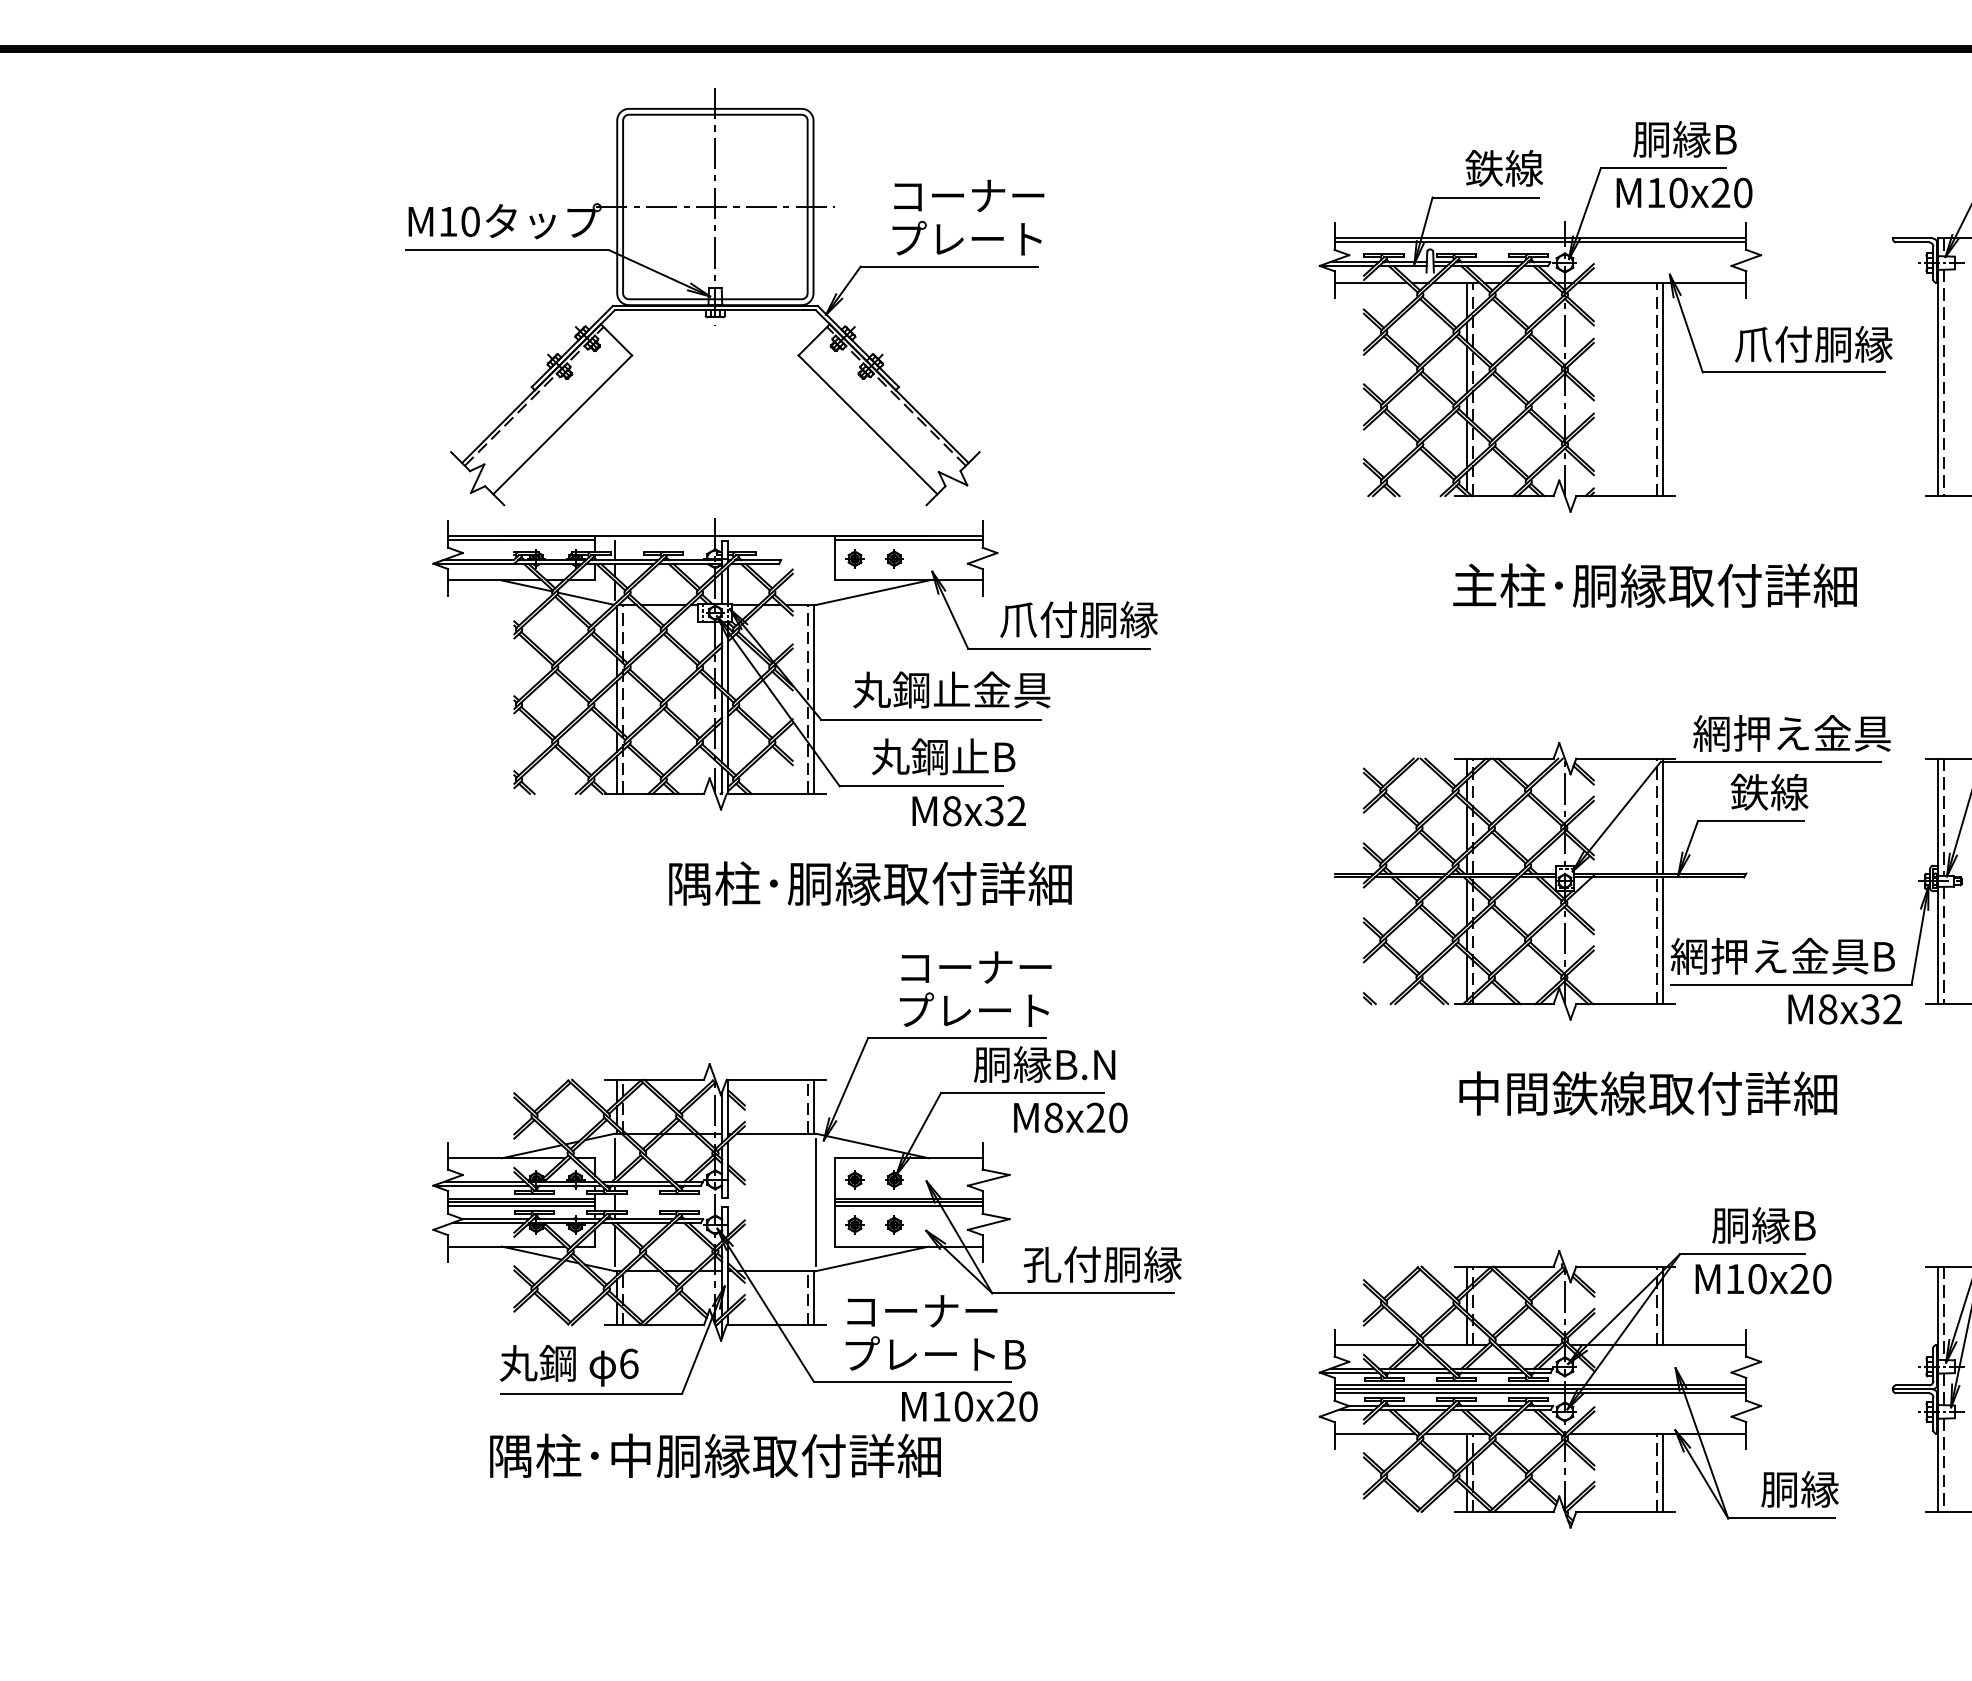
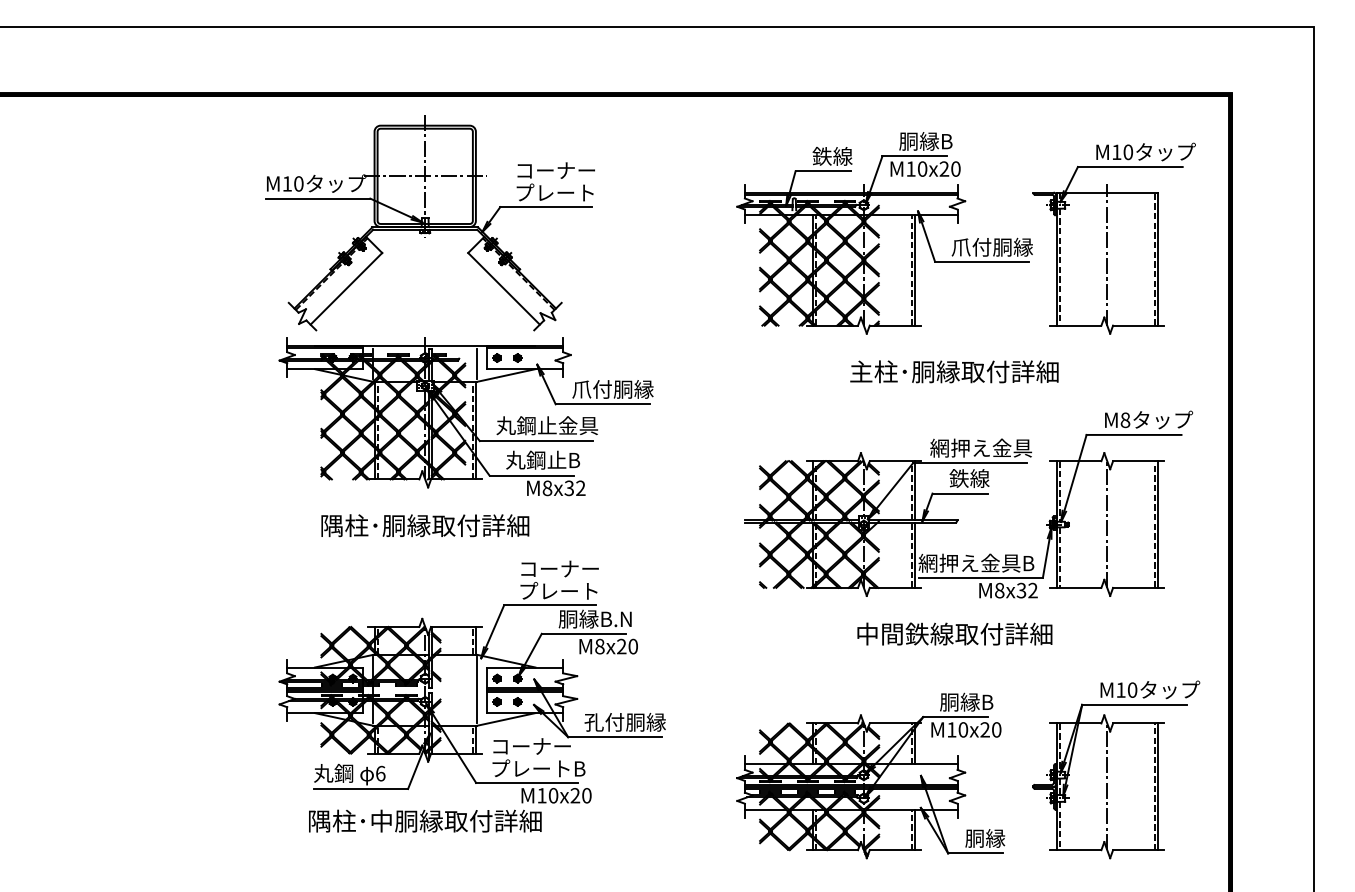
line: (816, 569) -> (477, 363), added
text: (1655, 584) -> (954, 371), moved
text: (870, 883) -> (425, 525), moved
text: (1647, 1092) -> (954, 633), moved

